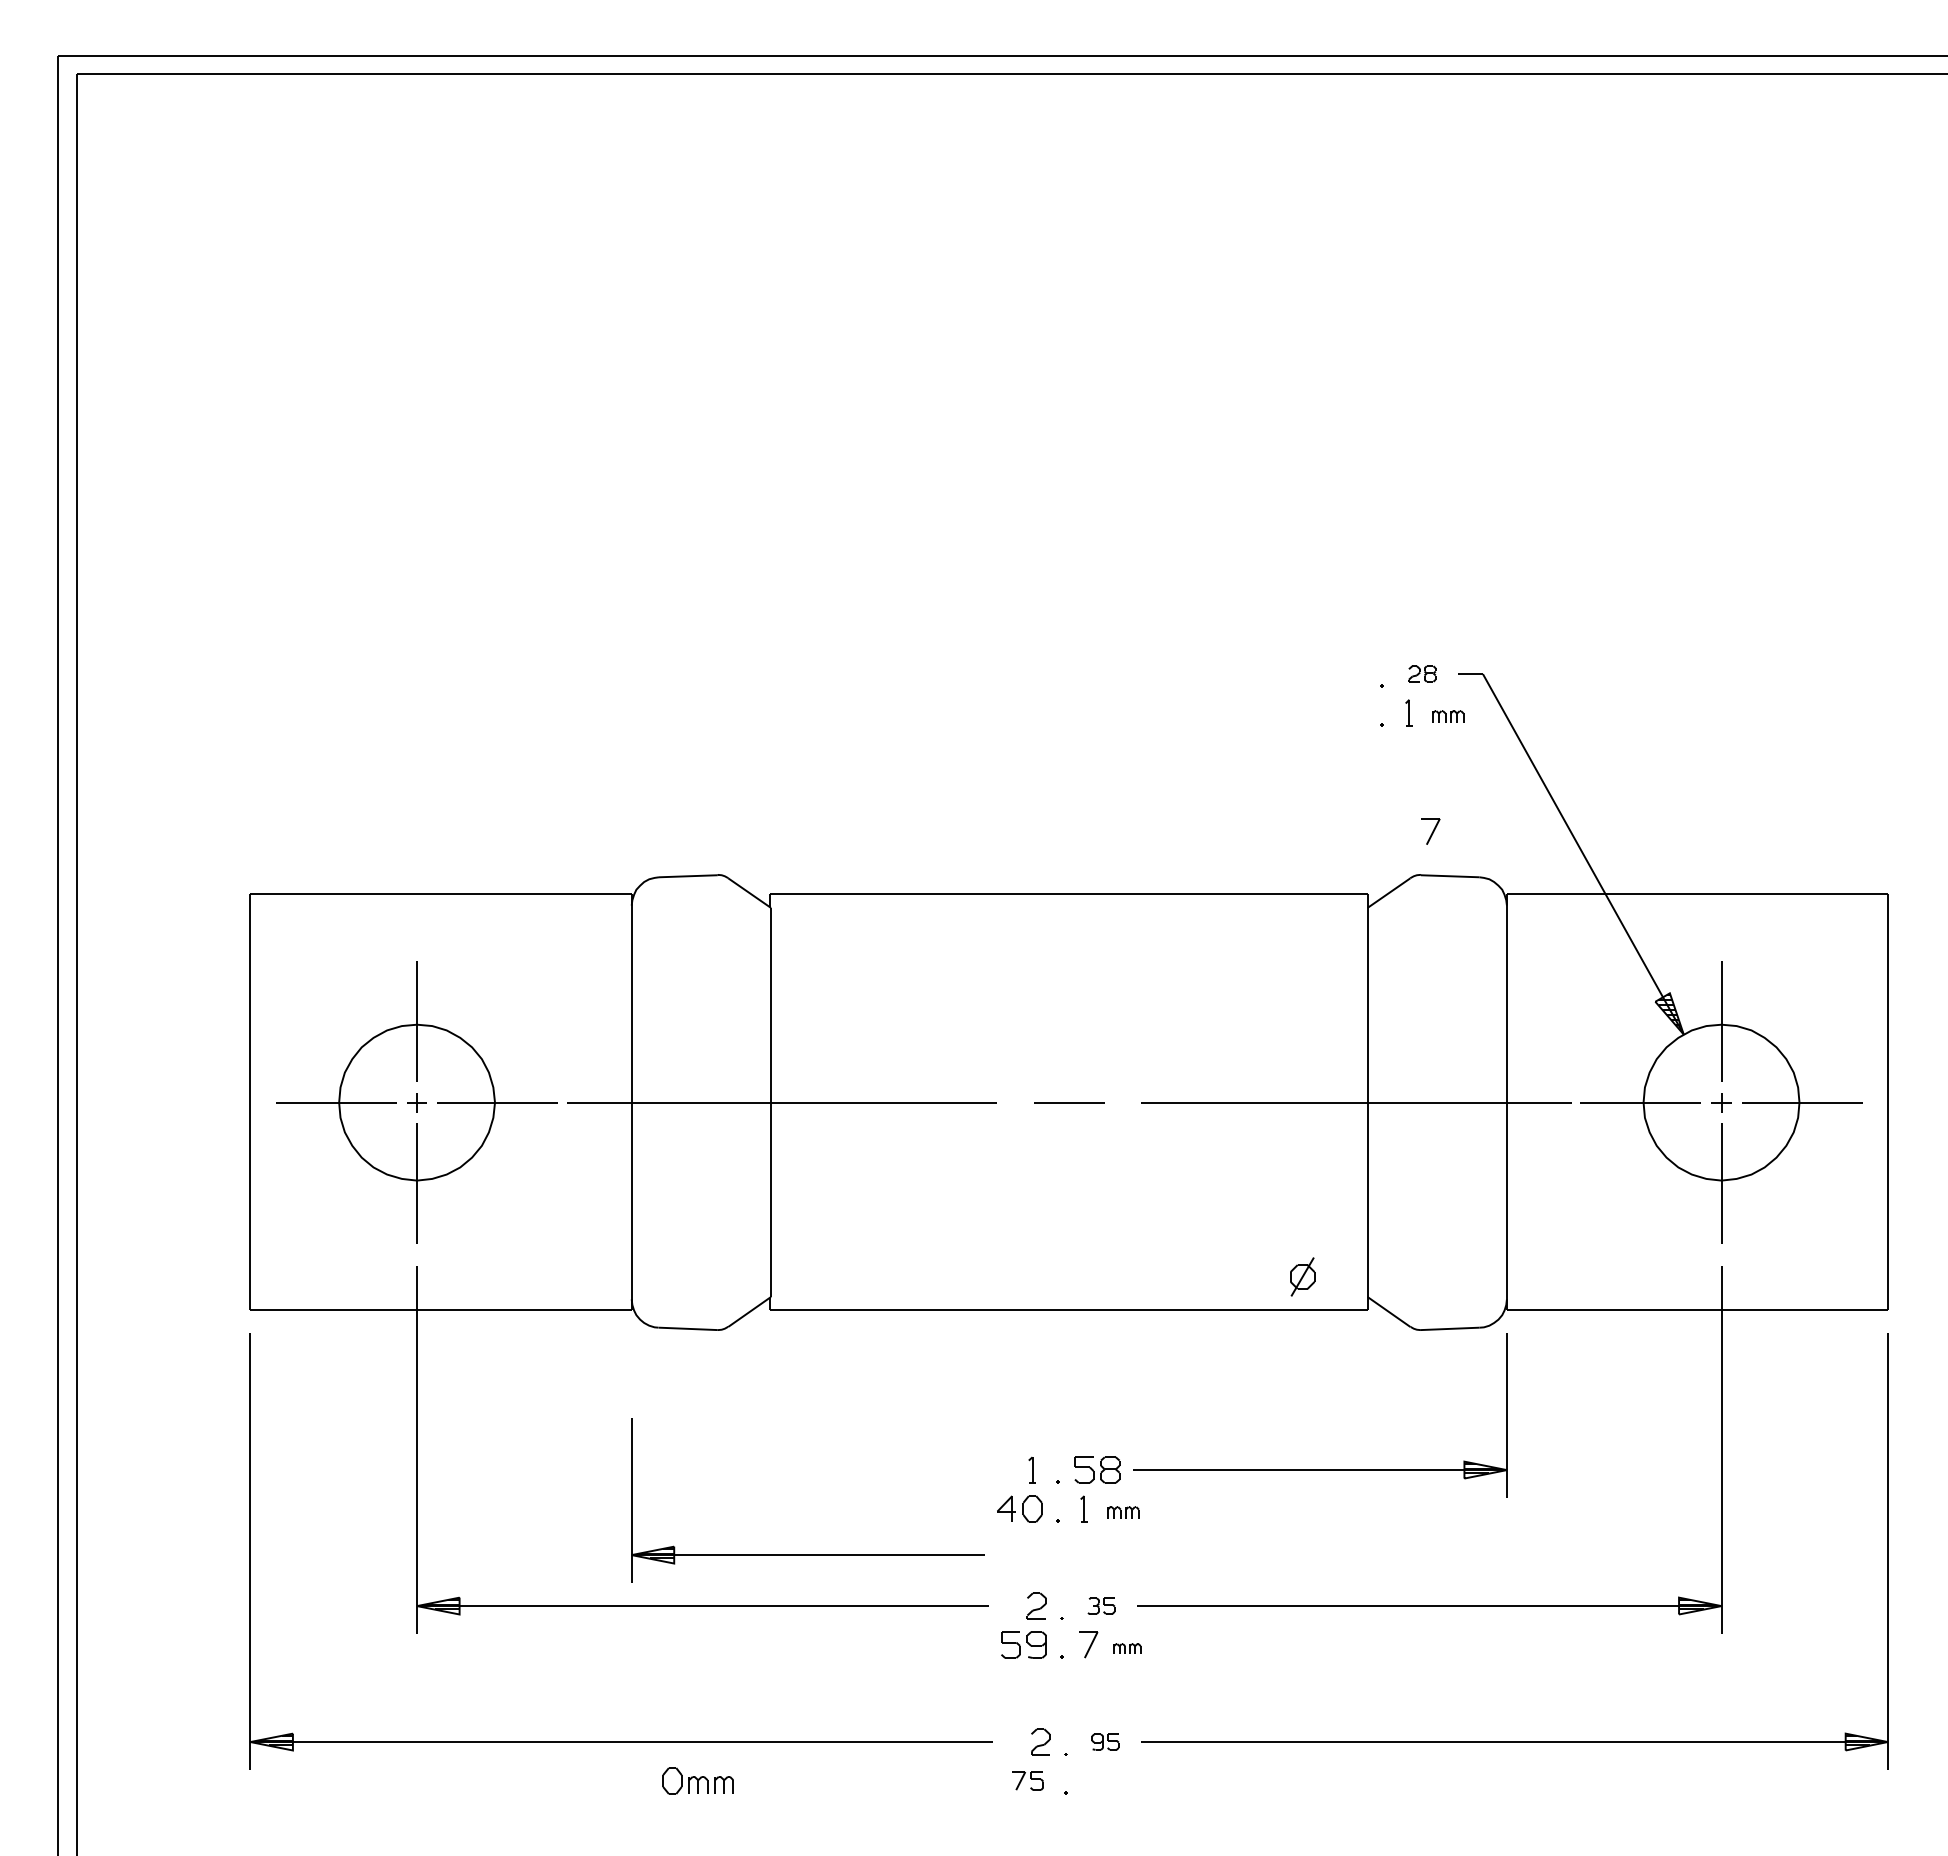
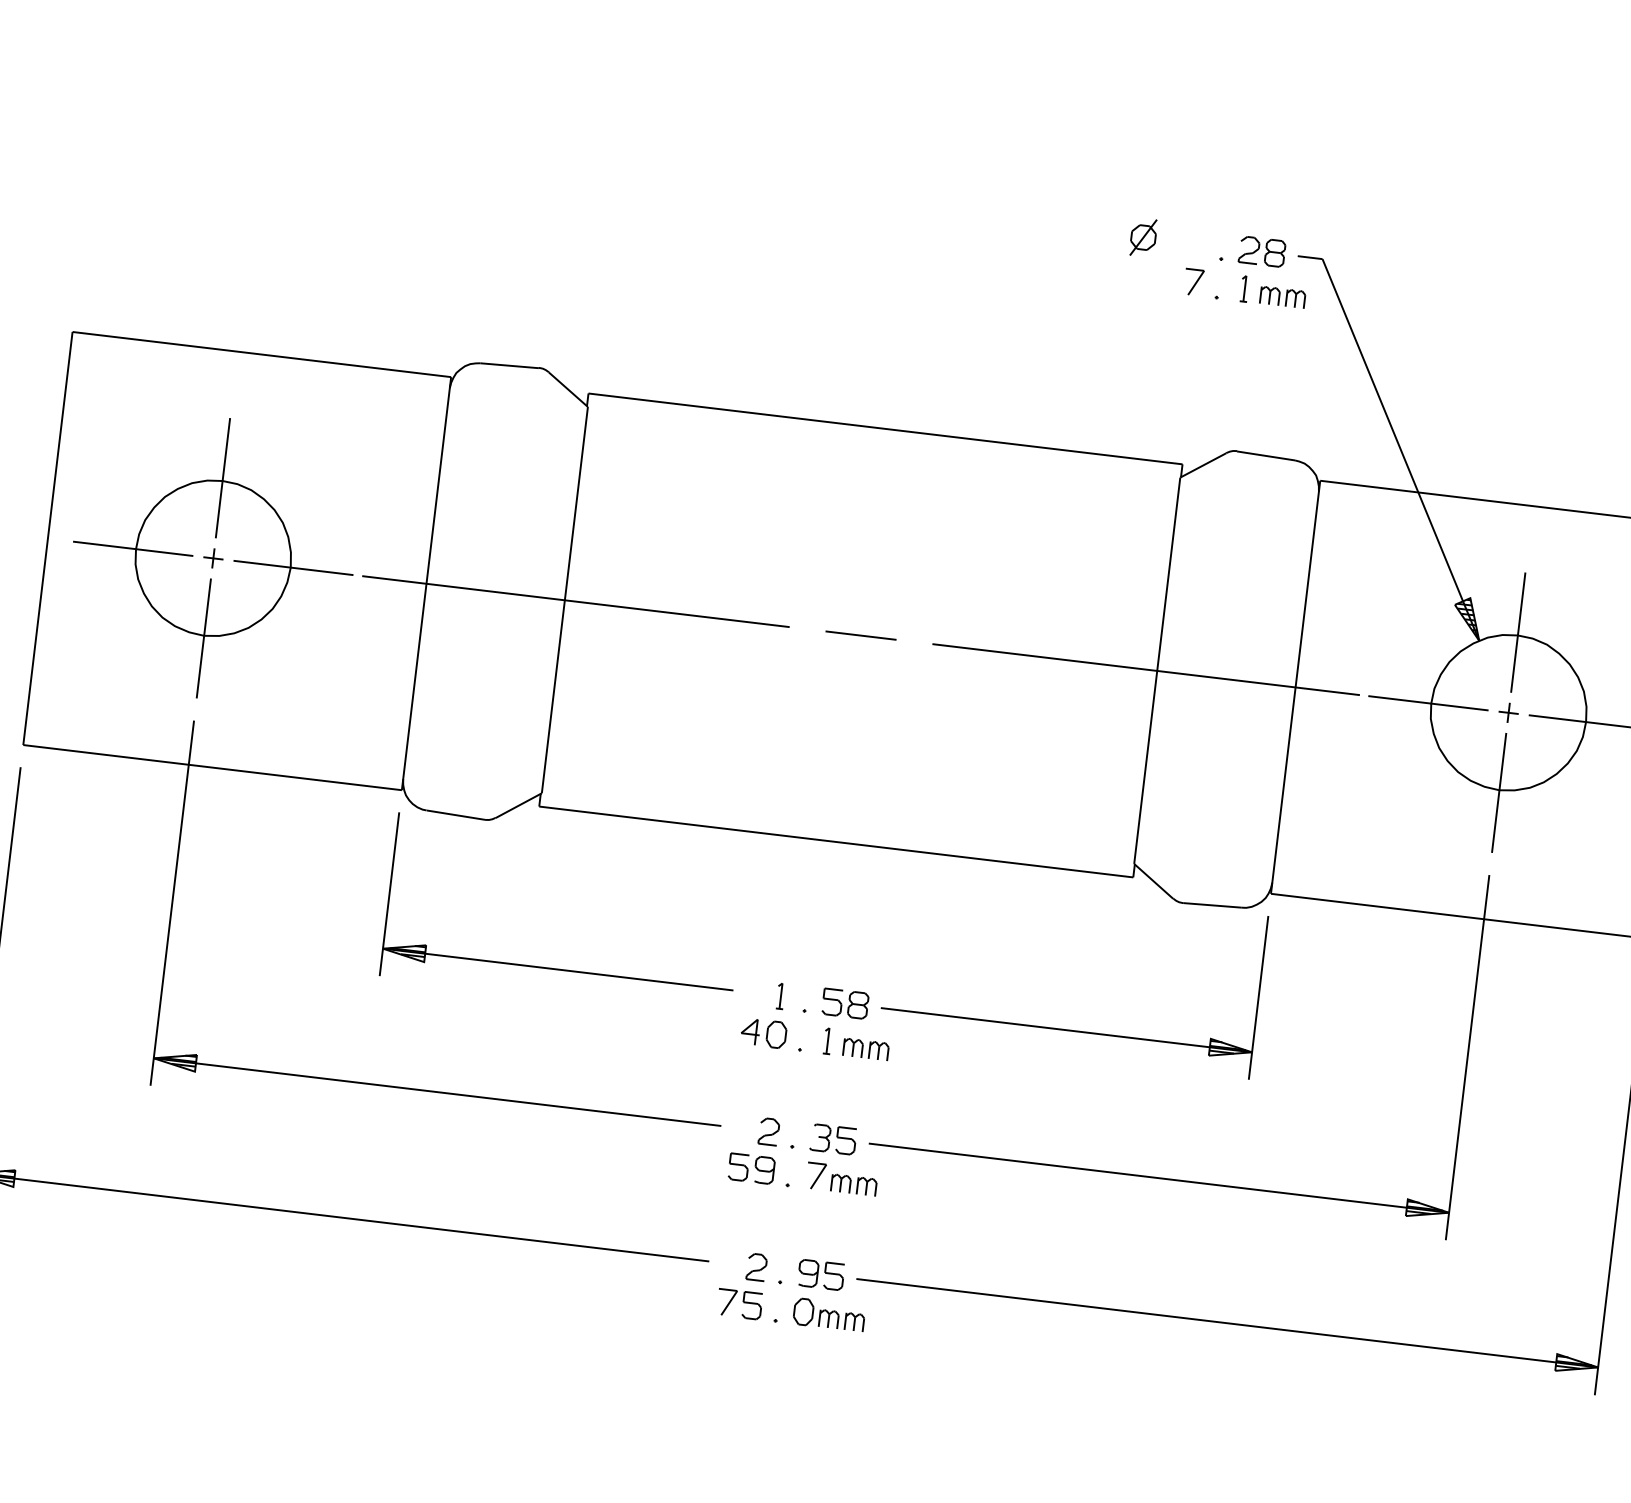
part: (1422, 673) -> (1262, 251), size x1.67
part: (1447, 716) -> (1282, 296), size x1.43
part: (1430, 831) -> (1193, 282), moved
part: (1302, 1276) -> (1143, 237), moved
part: (1123, 1512) -> (866, 1049), size x1.43
part: (807, 1554) -> (557, 968), moved
part: (1101, 1605) -> (833, 1138), size x1.67
part: (1127, 1648) -> (854, 1184), size x1.67
part: (1105, 1741) -> (821, 1274), size x1.67
part: (697, 1780) -> (828, 1314), moved
part: (1028, 1780) -> (740, 1303), size x1.43

